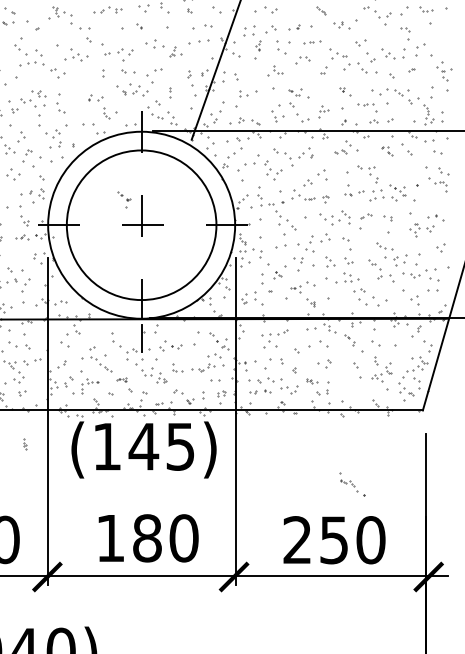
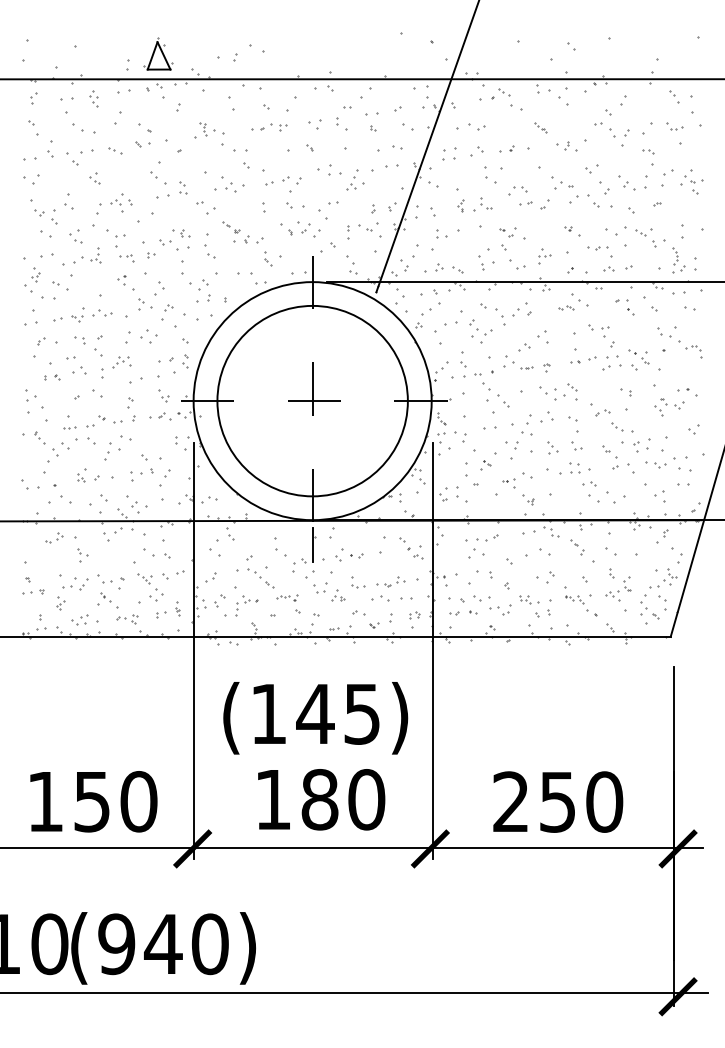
part: (308, 42) -> (525, 203), moved
part: (257, 45) -> (460, 205), moved
part: (172, 51) -> (352, 179), size x1.67
part: (40, 57) -> (183, 187), size x0.62
part: (443, 70) -> (693, 181), moved
part: (157, 116) -> (365, 227), moved
part: (386, 151) -> (624, 307), size x1.43
part: (443, 171) -> (664, 332), moved
part: (124, 199) -> (231, 231), moved
part: (366, 216) -> (602, 412), moved
part: (22, 237) -> (160, 416), size x1.43
part: (214, 355) -> (380, 598), moved
part: (121, 379) -> (287, 597), size x1.67
part: (311, 381) -> (529, 599), size x1.43
part: (24, 443) -> (177, 608), moved
text: (143, 450) -> (315, 718), moved
part: (352, 484) -> (580, 601), moved

